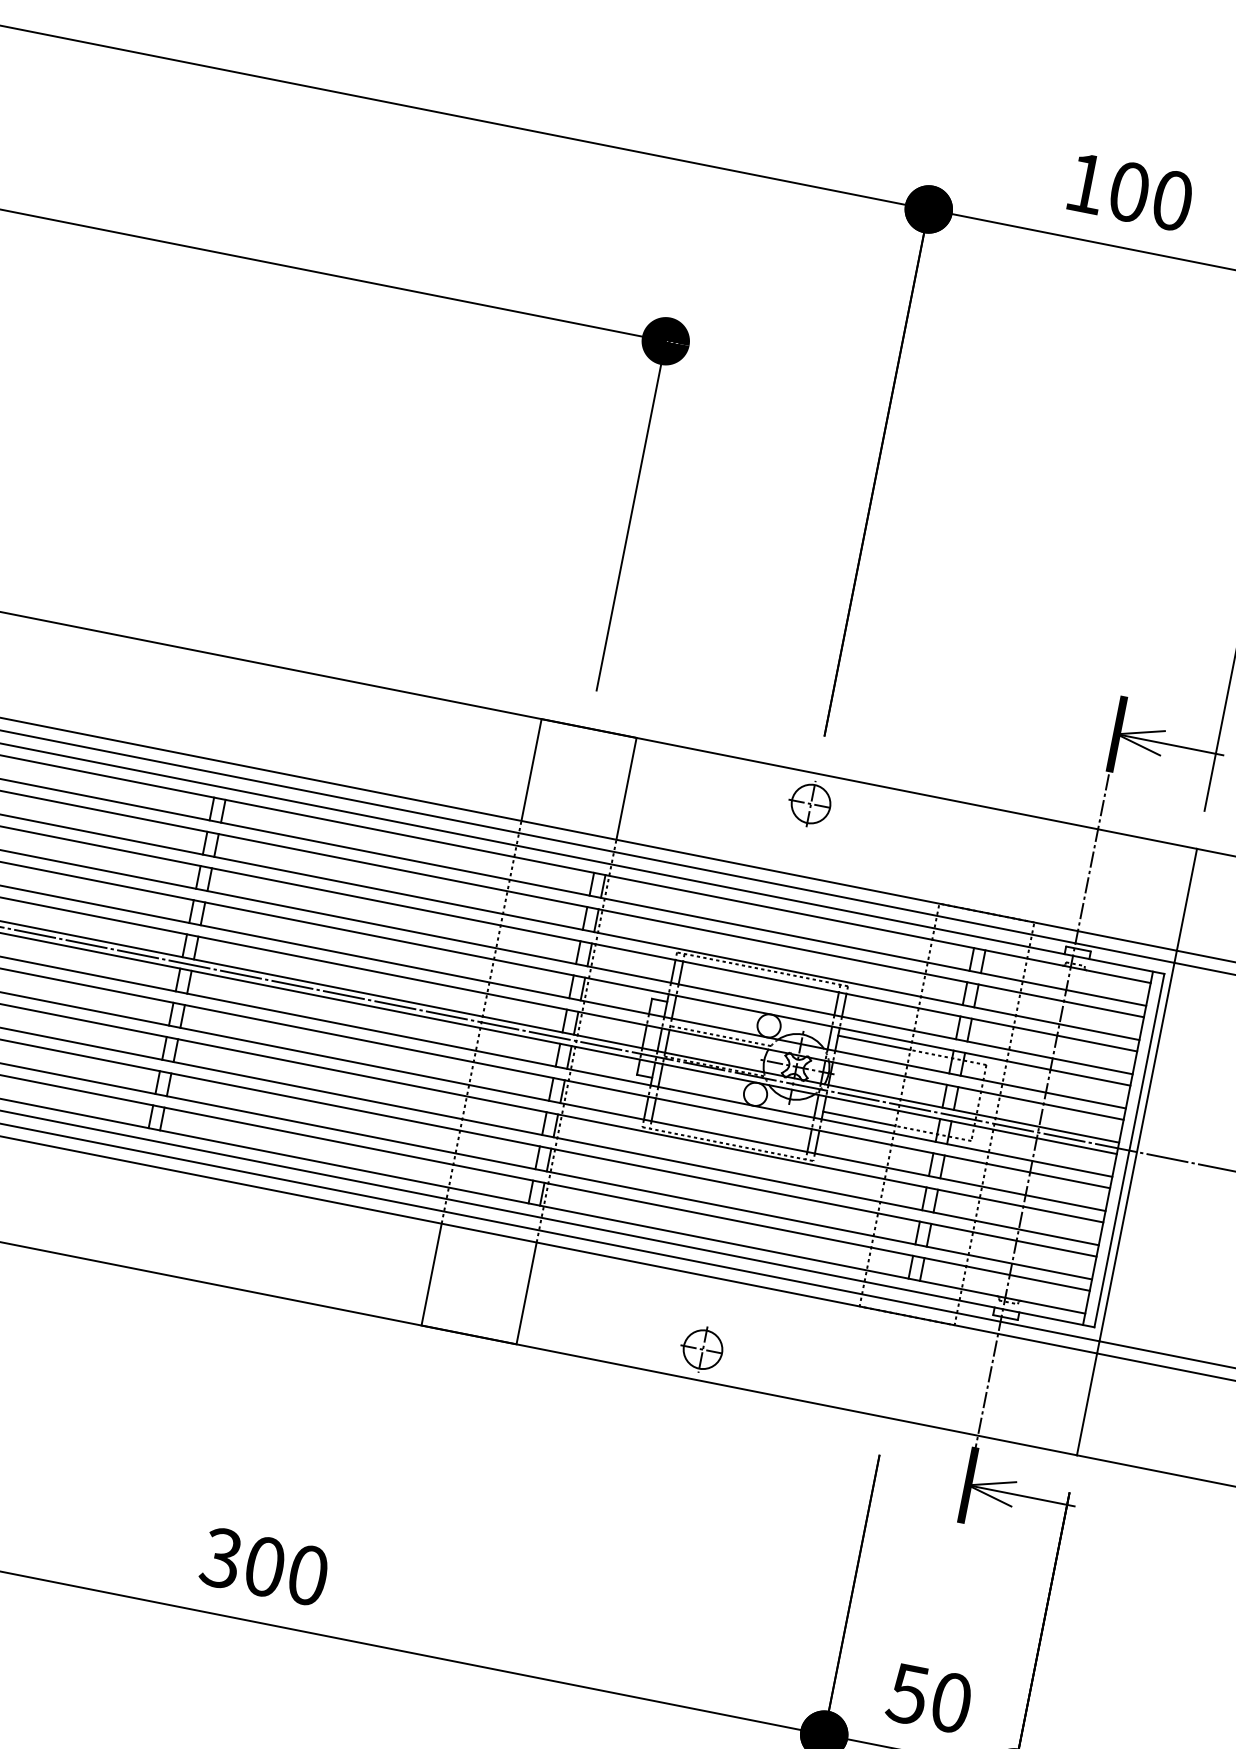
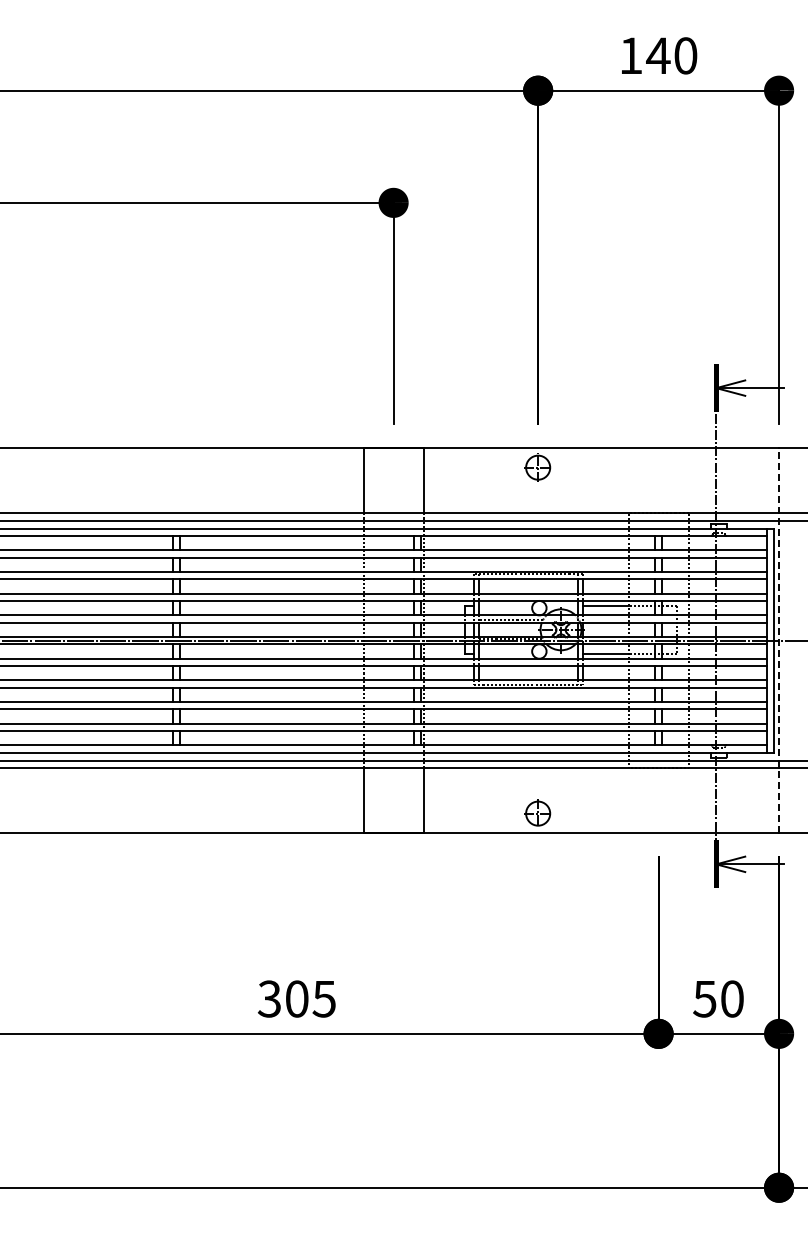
text: (1129, 191) -> (658, 55), 100 -> 140
line: (1137, 1151) -> (779, 640), solid -> dashed
text: (306, 1574) -> (323, 998), 300 -> 305

